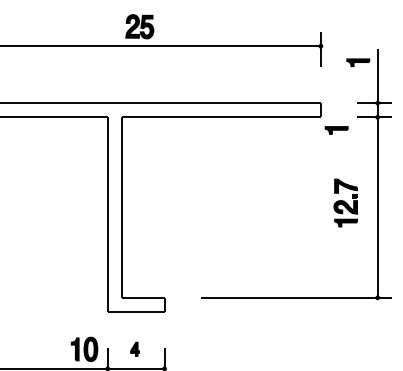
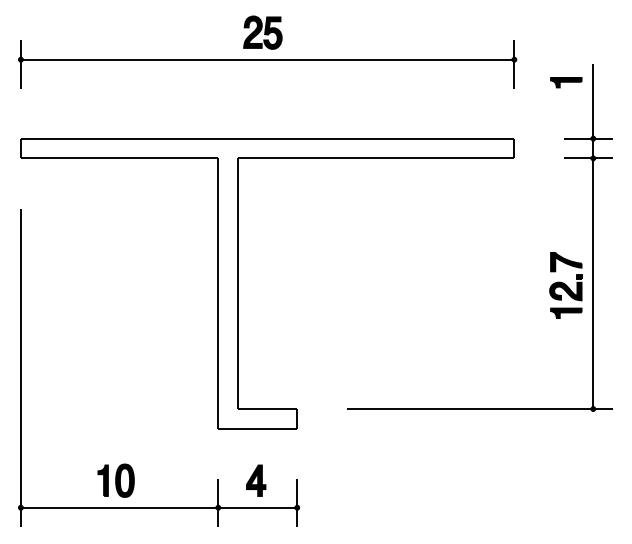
part: (336, 130) -> (536, 176), removed
part: (345, 203) -> (565, 285), moved
part: (84, 349) -> (115, 480), moved
part: (135, 349) -> (256, 480), size x1.67

